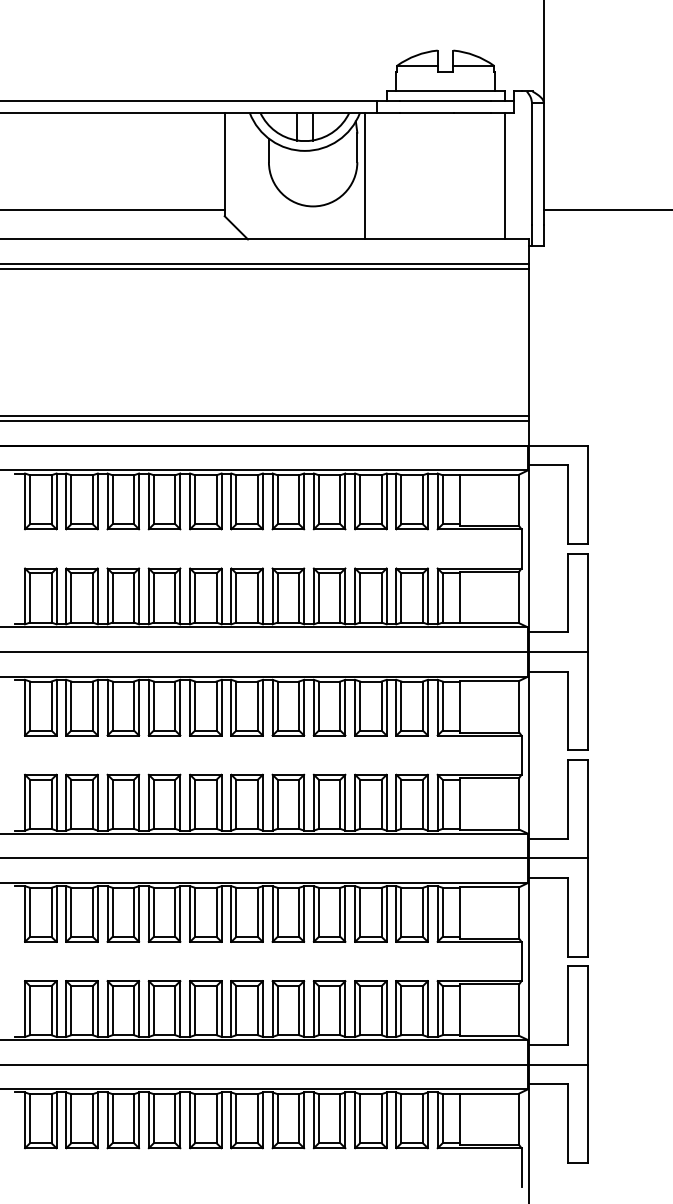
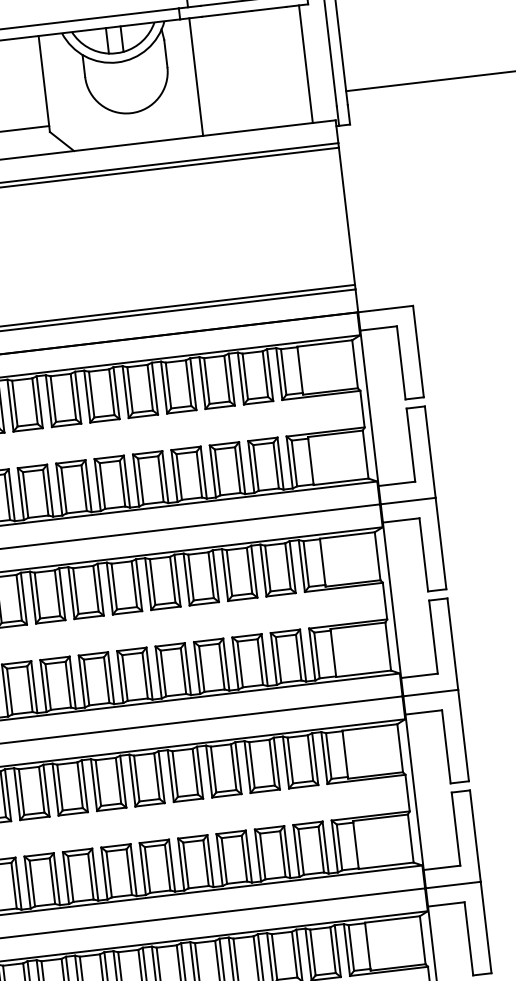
line: (364, 176) -> (196, 77), moved

